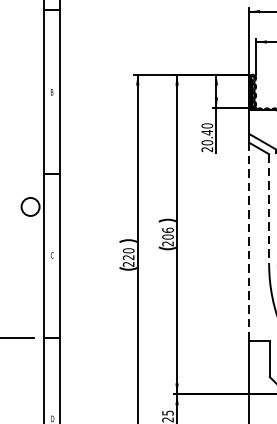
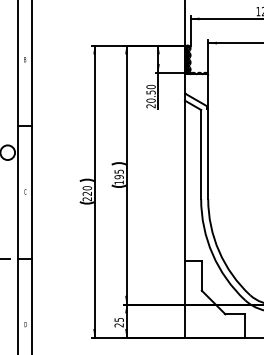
text: (206, 132) -> (150, 92), 20.40 -> 20.50
line: (269, 209) -> (201, 154), dashed -> solid
text: (167, 236) -> (118, 176), 206 -> 195
line: (248, 241) -> (184, 180), dashed -> solid

